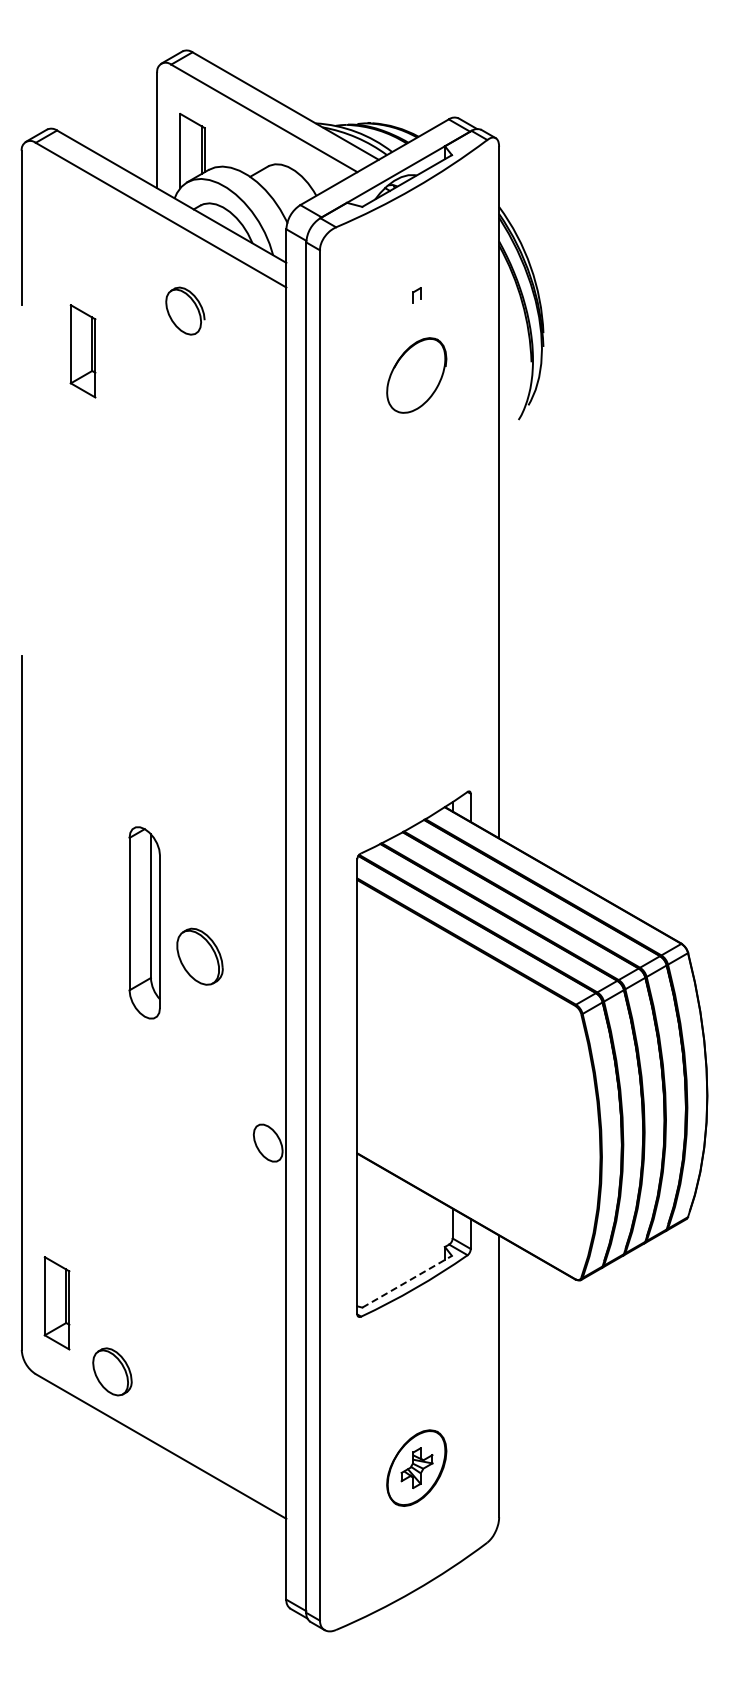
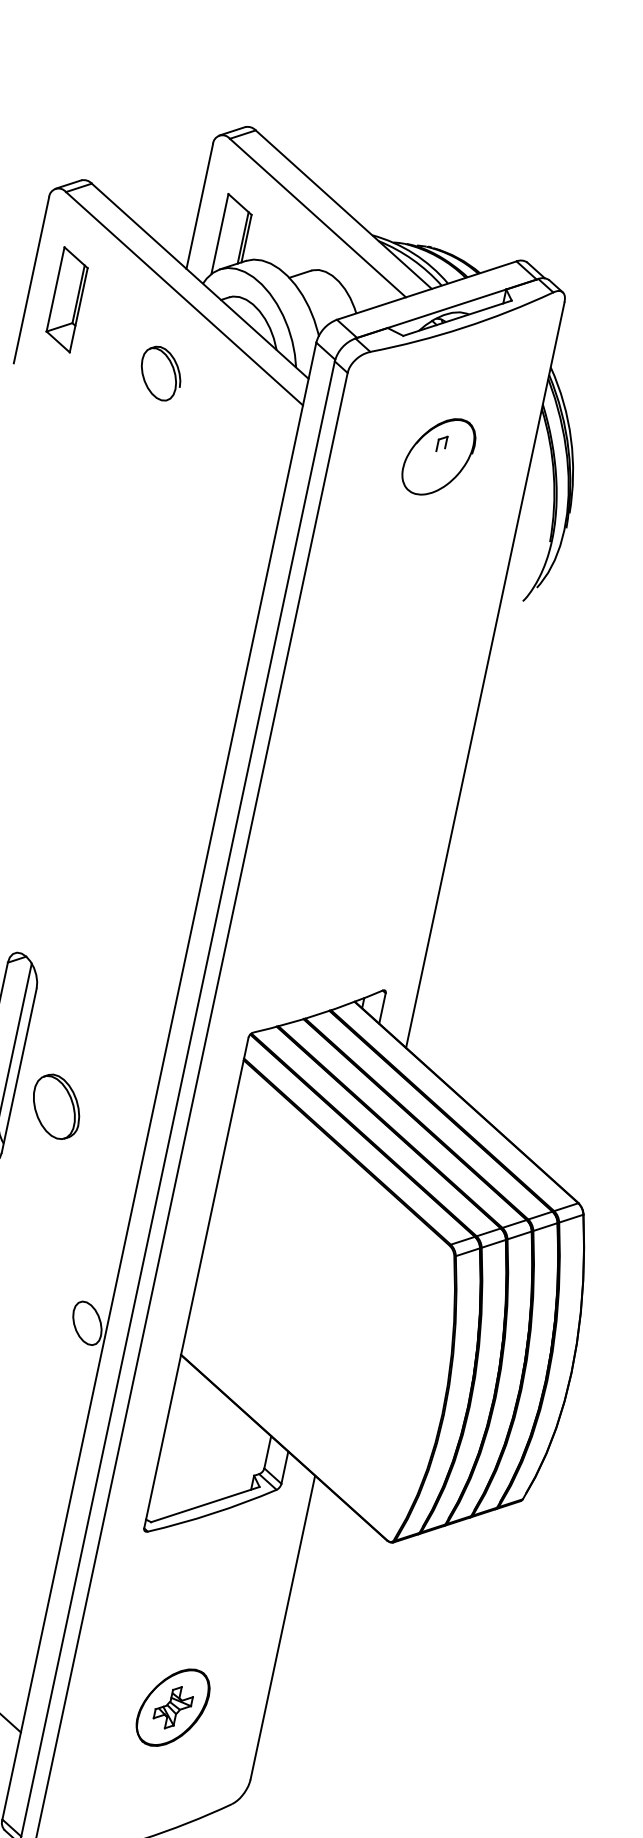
part: (185, 310) -> (161, 373), moved
part: (82, 351) -> (66, 299), moved
part: (416, 375) -> (438, 456), moved
line: (407, 1281) -> (205, 1504), dashed -> solid

